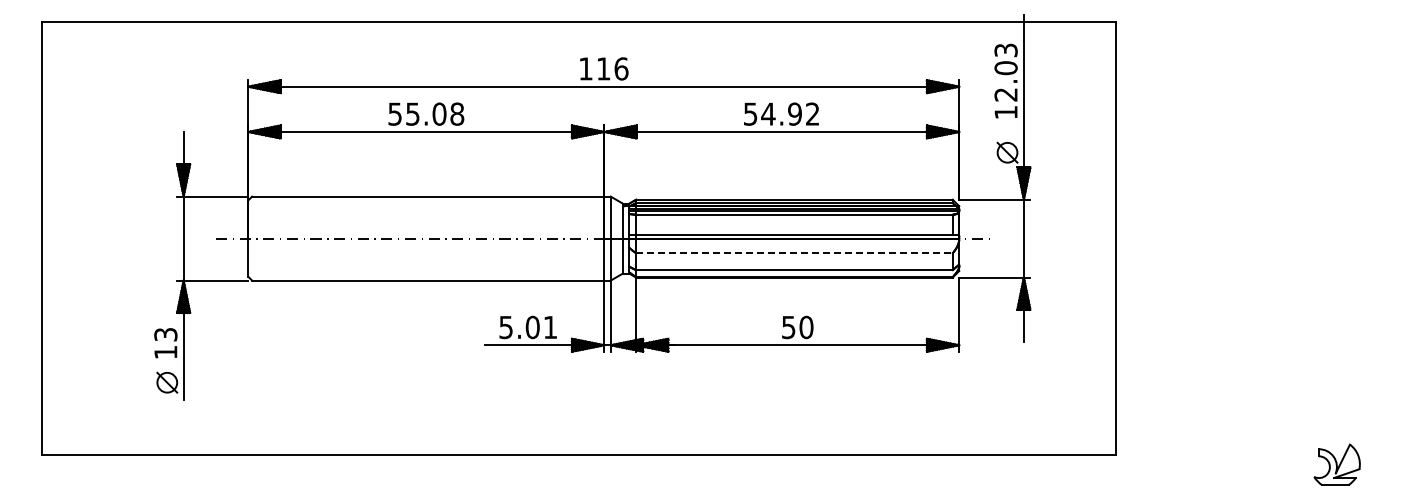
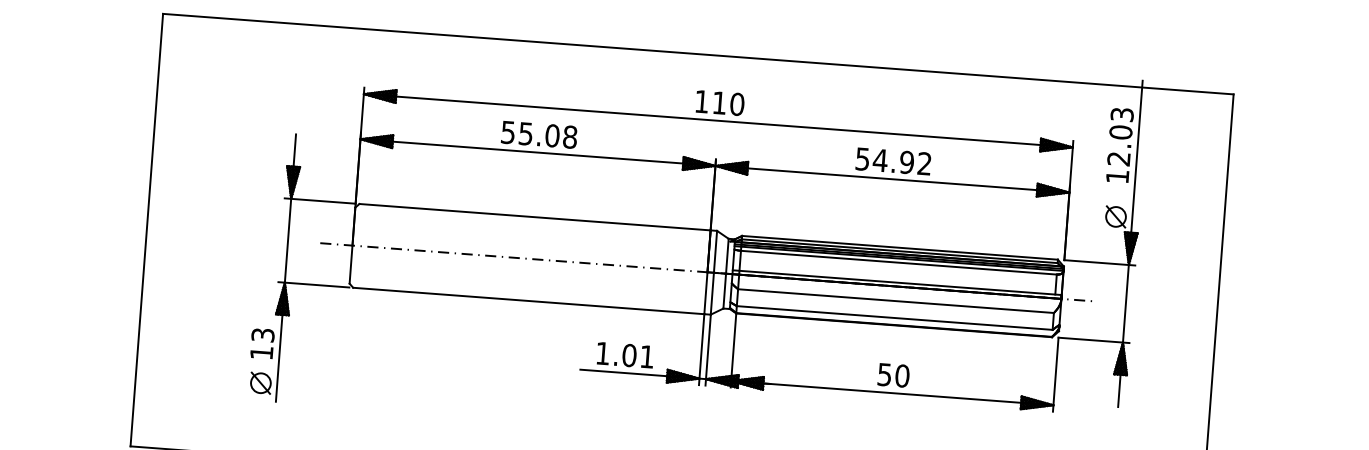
text: (621, 68) -> (737, 103), 116 -> 110
line: (794, 253) -> (896, 301), dashed -> solid
text: (505, 327) -> (602, 353), 5.01 -> 1.01

